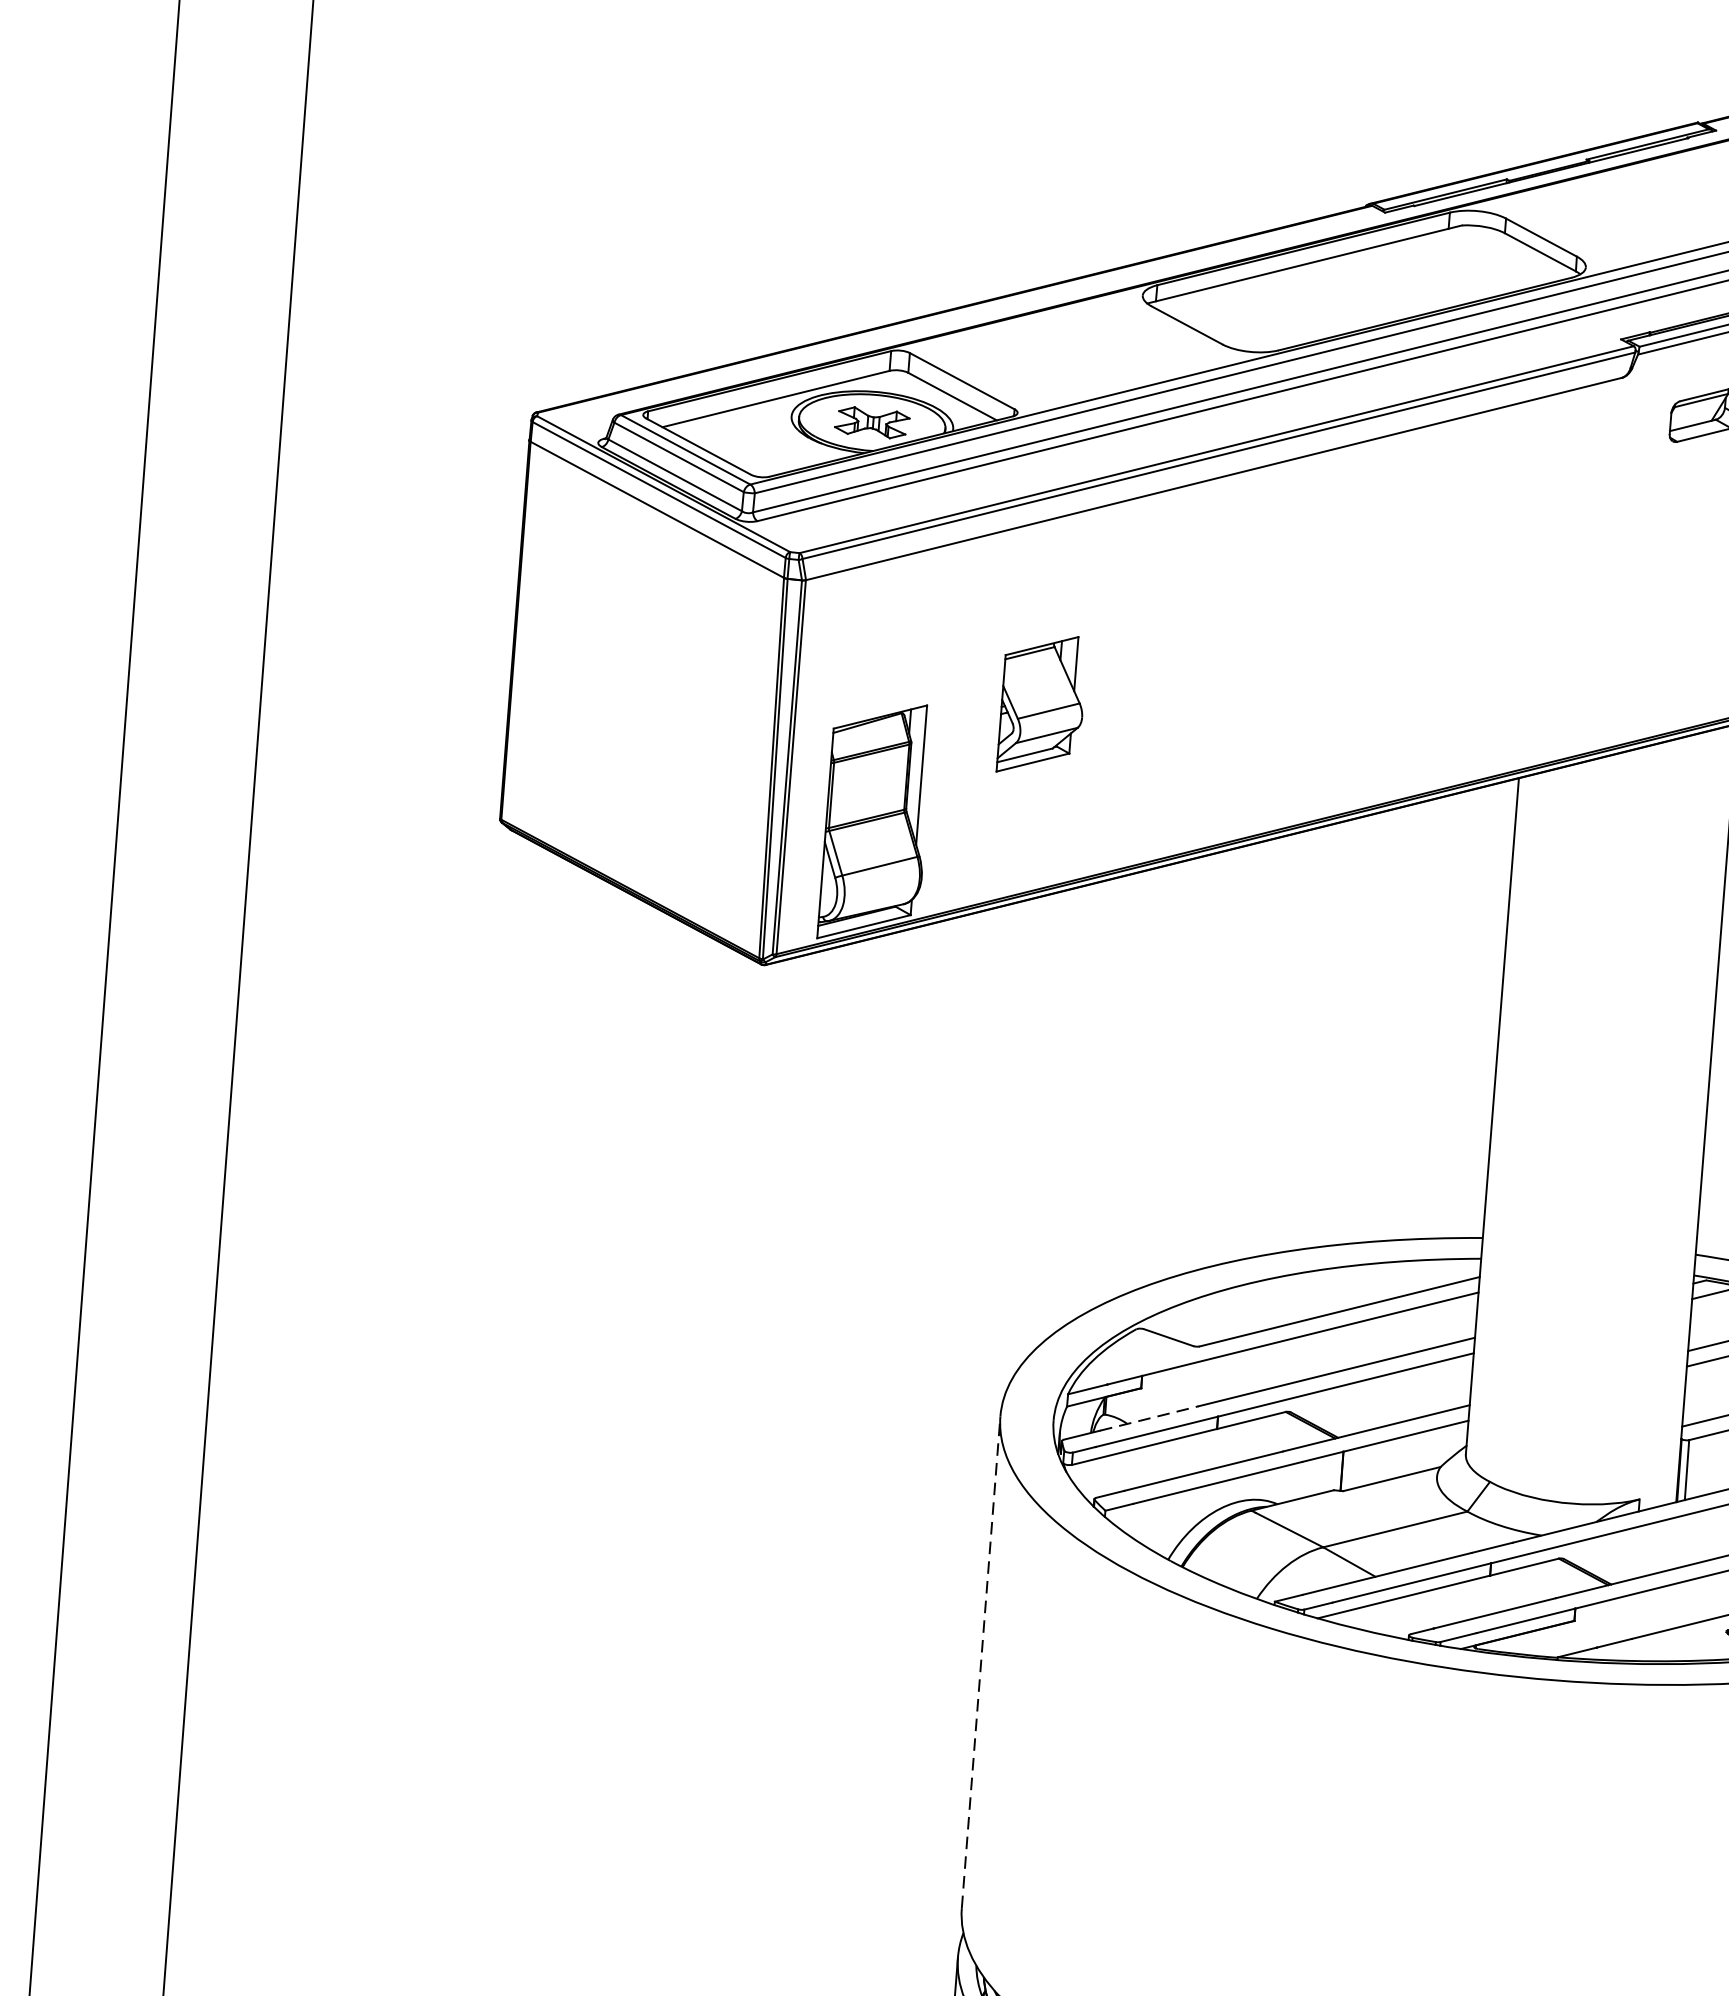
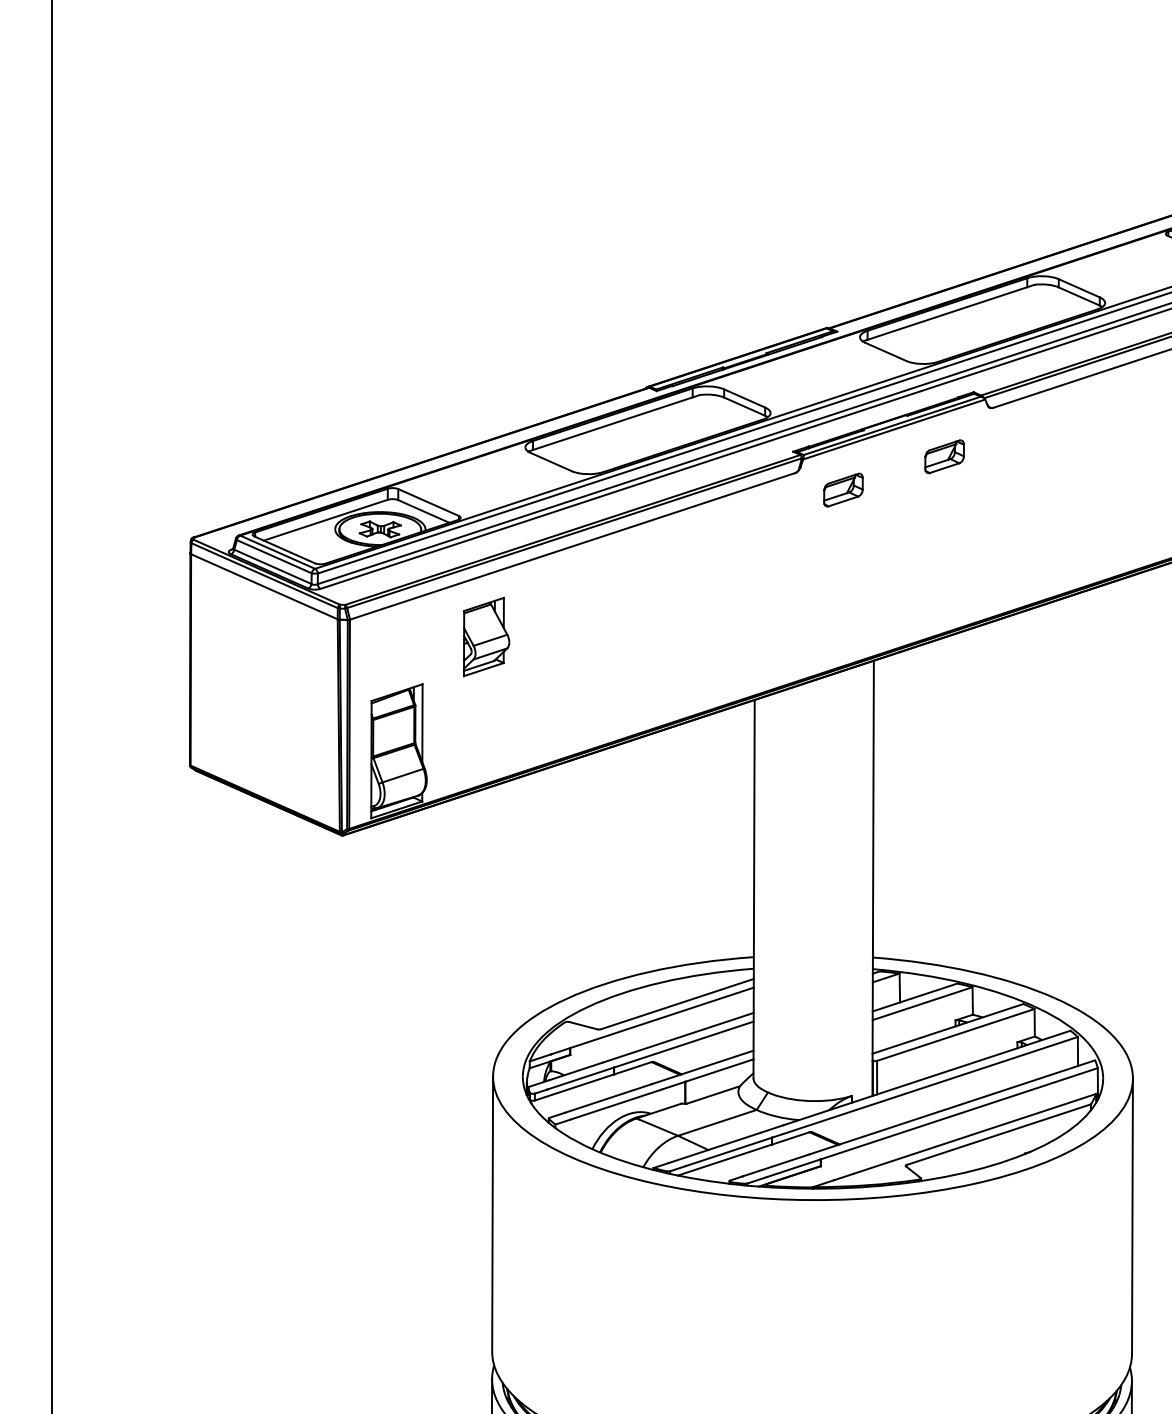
part: (1042, 703) -> (486, 636), moved
line: (1150, 1418) -> (576, 1071), dashed -> solid
line: (980, 1661) -> (492, 1213), dashed -> solid

